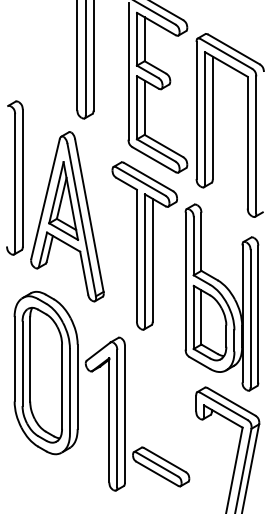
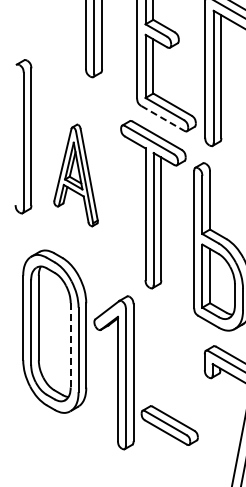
line: (154, 159) -> (163, 118), solid -> dashed
part: (67, 216) -> (76, 175), size x0.6
line: (62, 387) -> (71, 346), solid -> dashed

